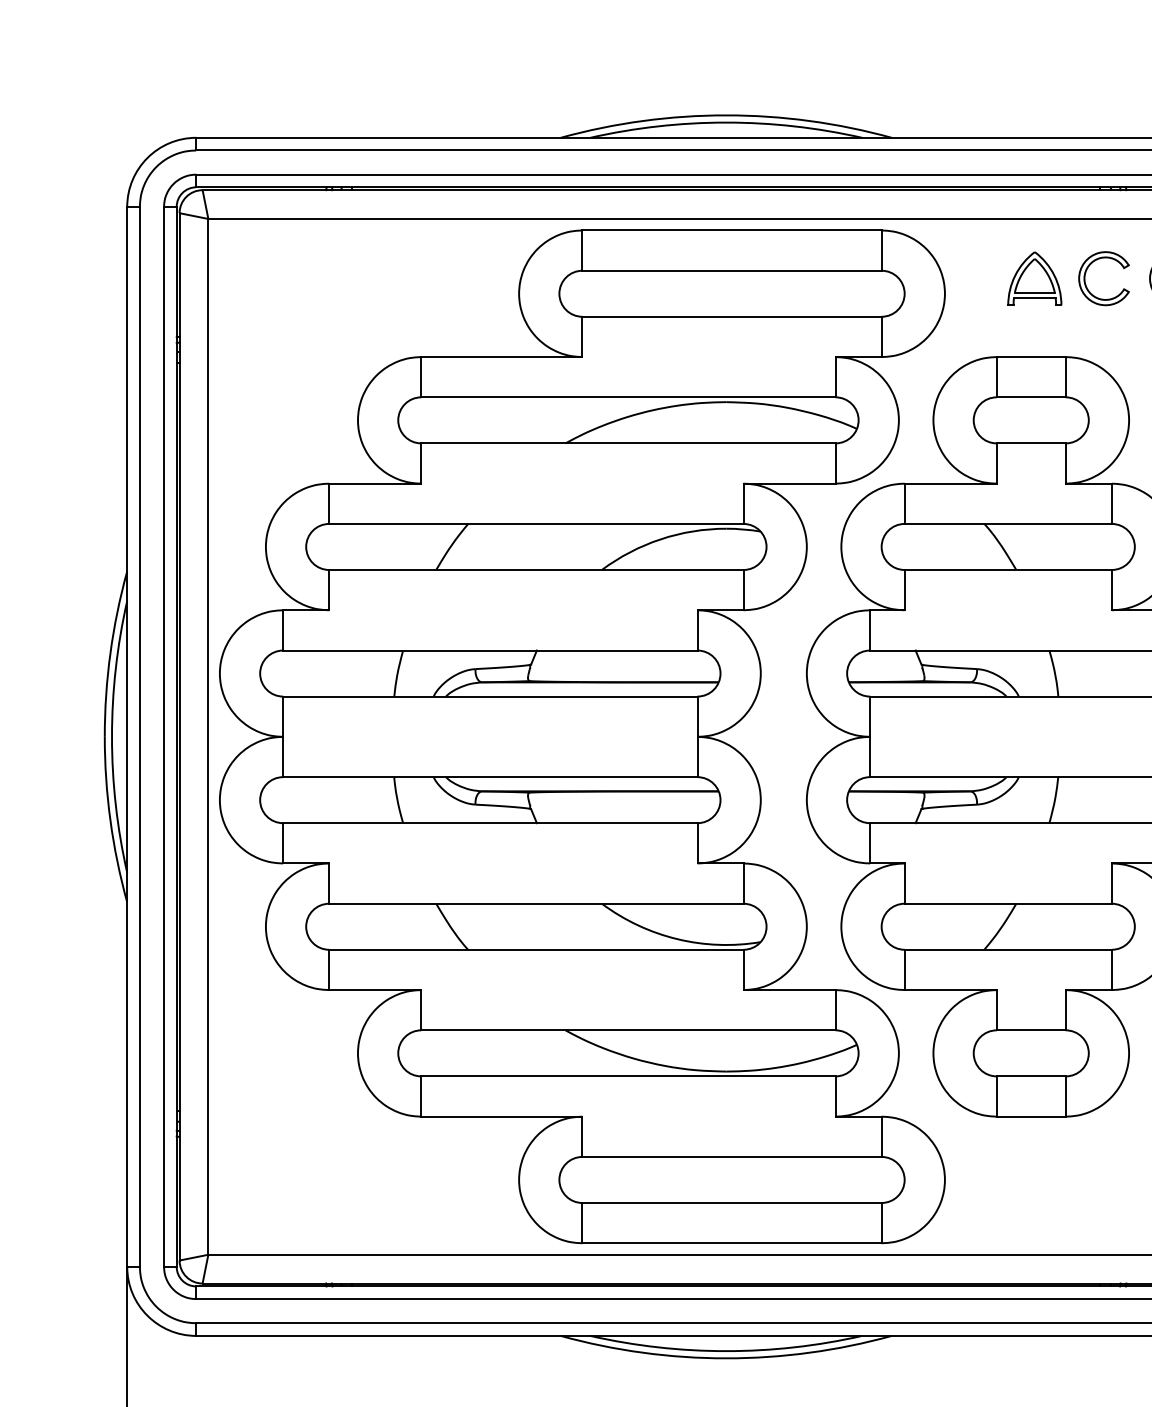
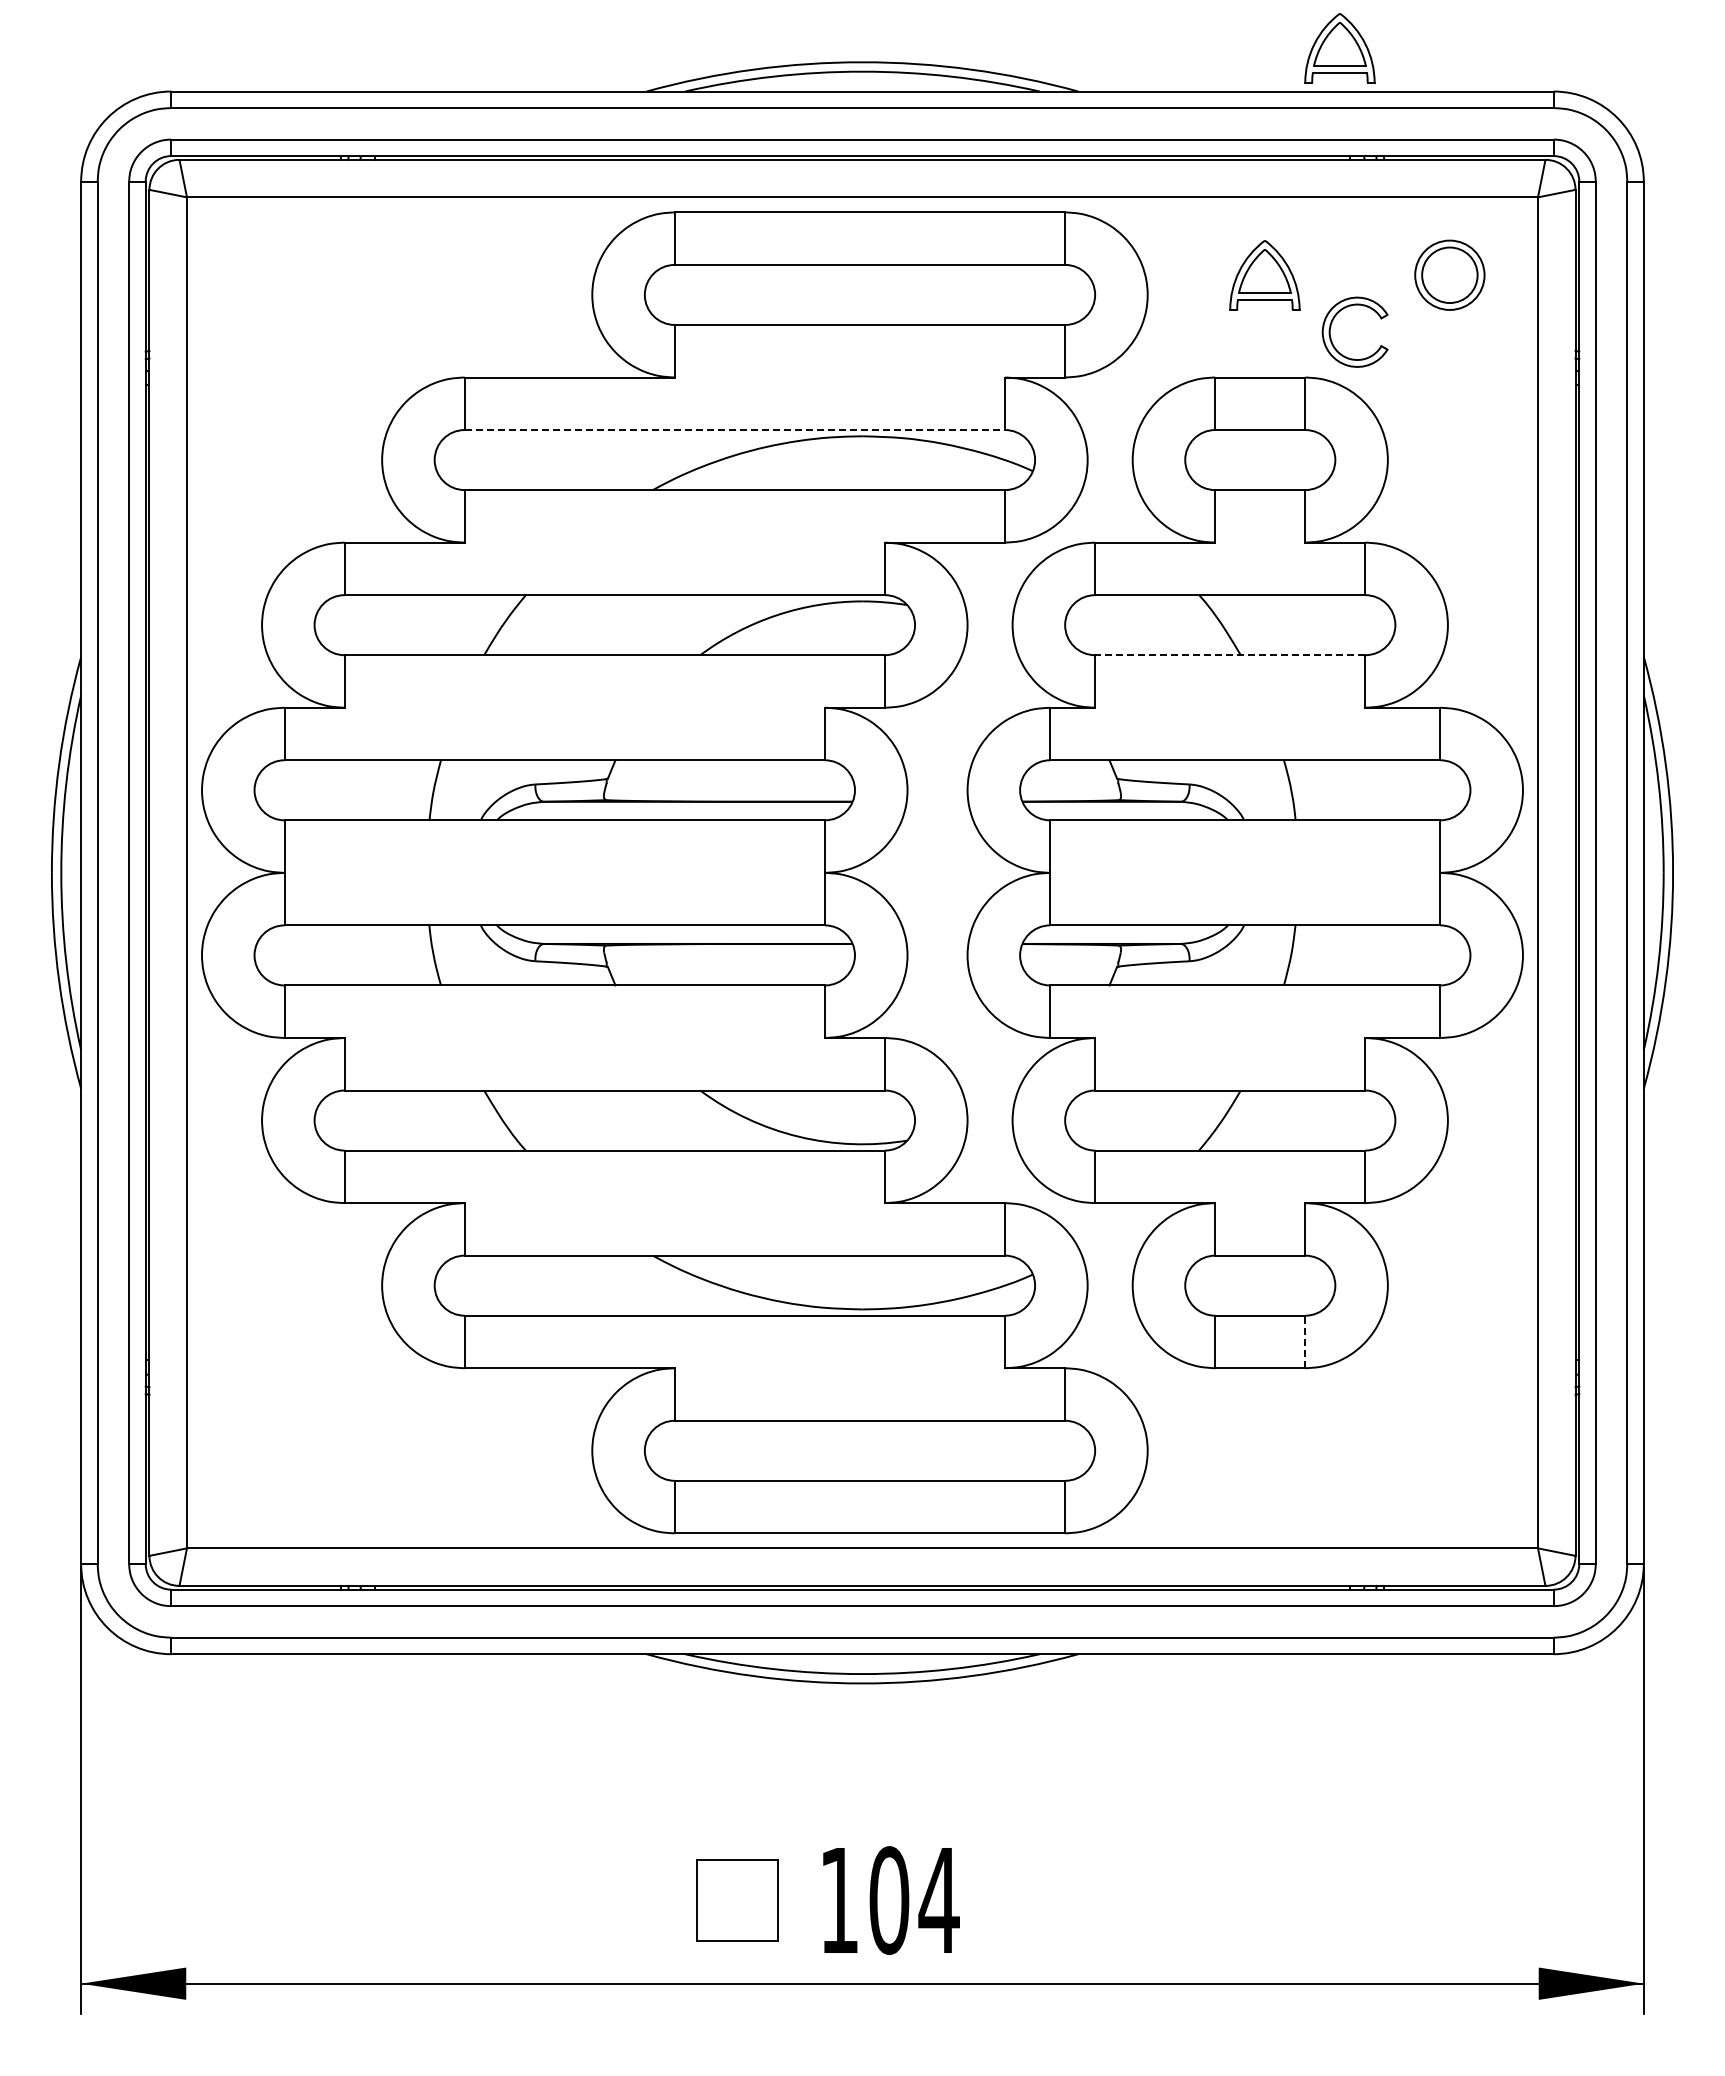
part: (1091, 104) -> (1339, 48), added
part: (1085, 275) -> (1331, 327), moved
line: (628, 397) -> (735, 430), solid -> dashed
line: (1007, 570) -> (1229, 655), solid -> dashed
line: (1065, 1096) -> (1305, 1341), solid -> dashed

